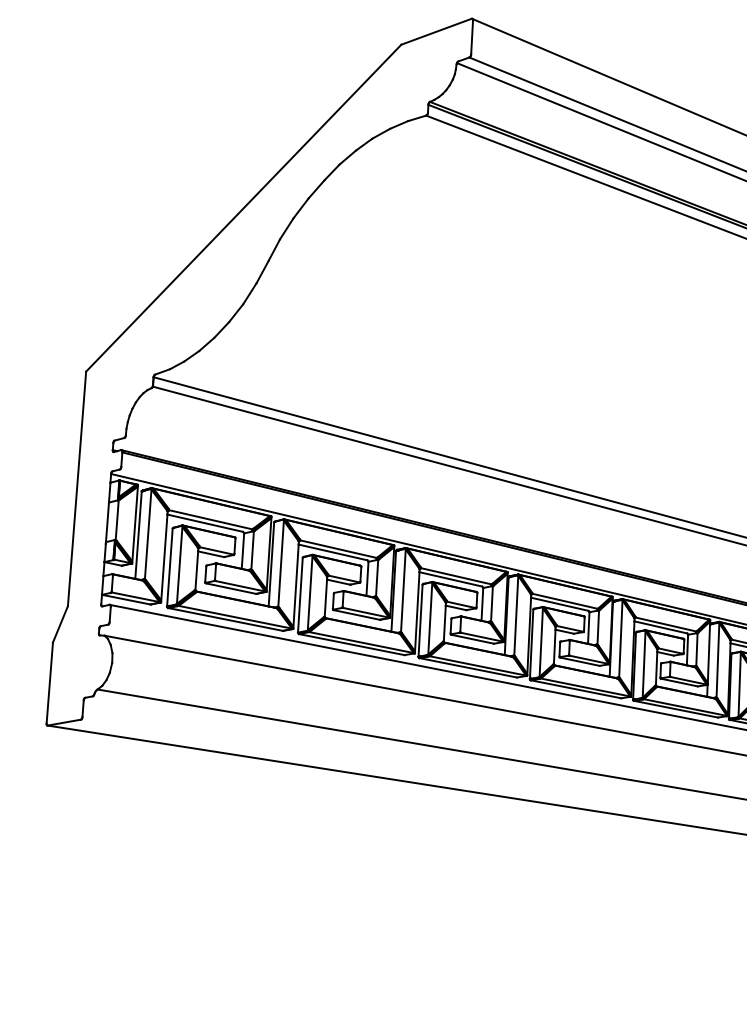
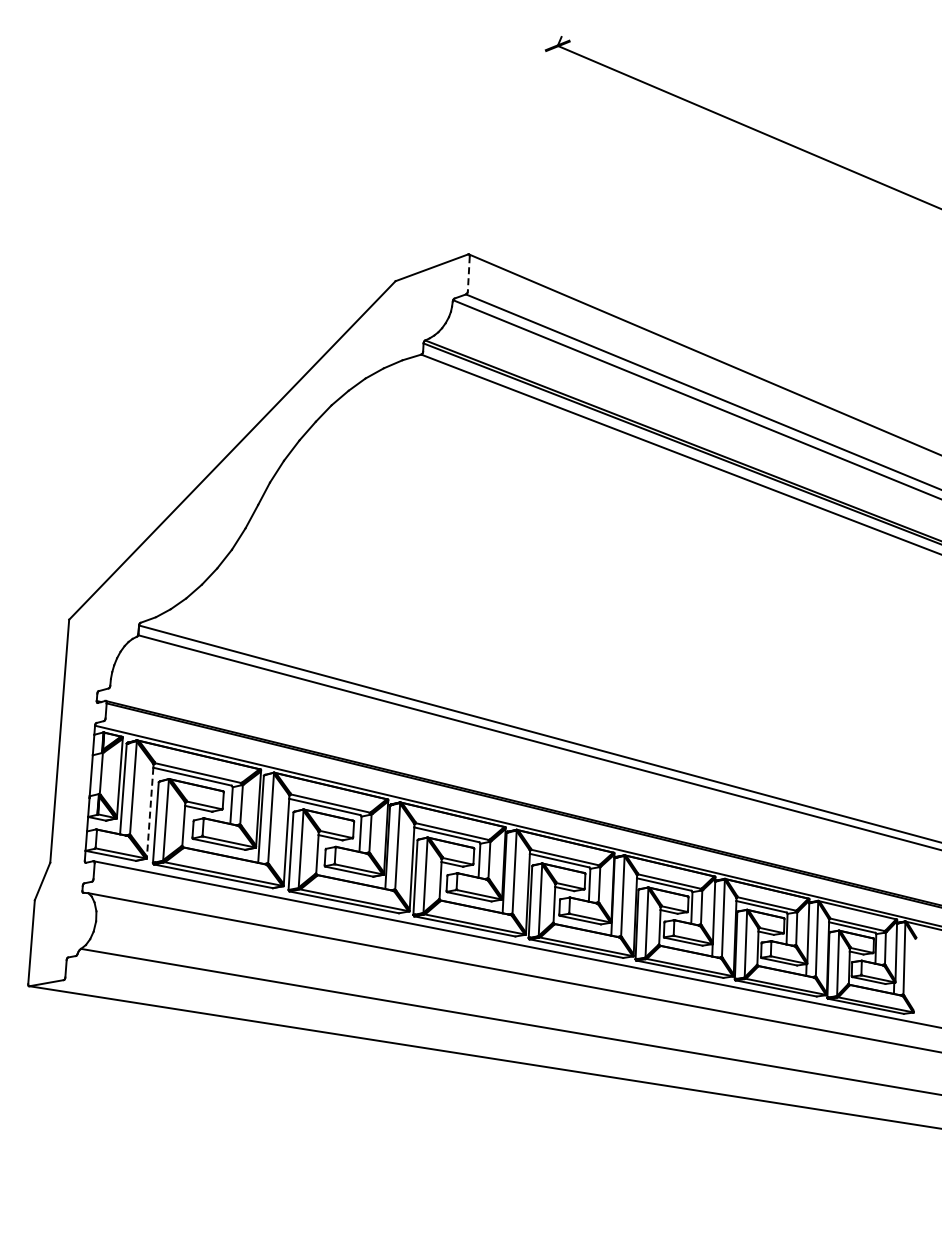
line: (471, 37) -> (468, 273), solid -> dashed
line: (164, 558) -> (150, 813), solid -> dashed

